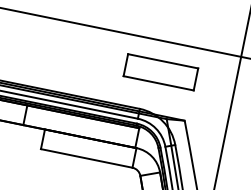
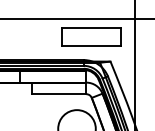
part: (161, 71) -> (91, 36), size x1.43

